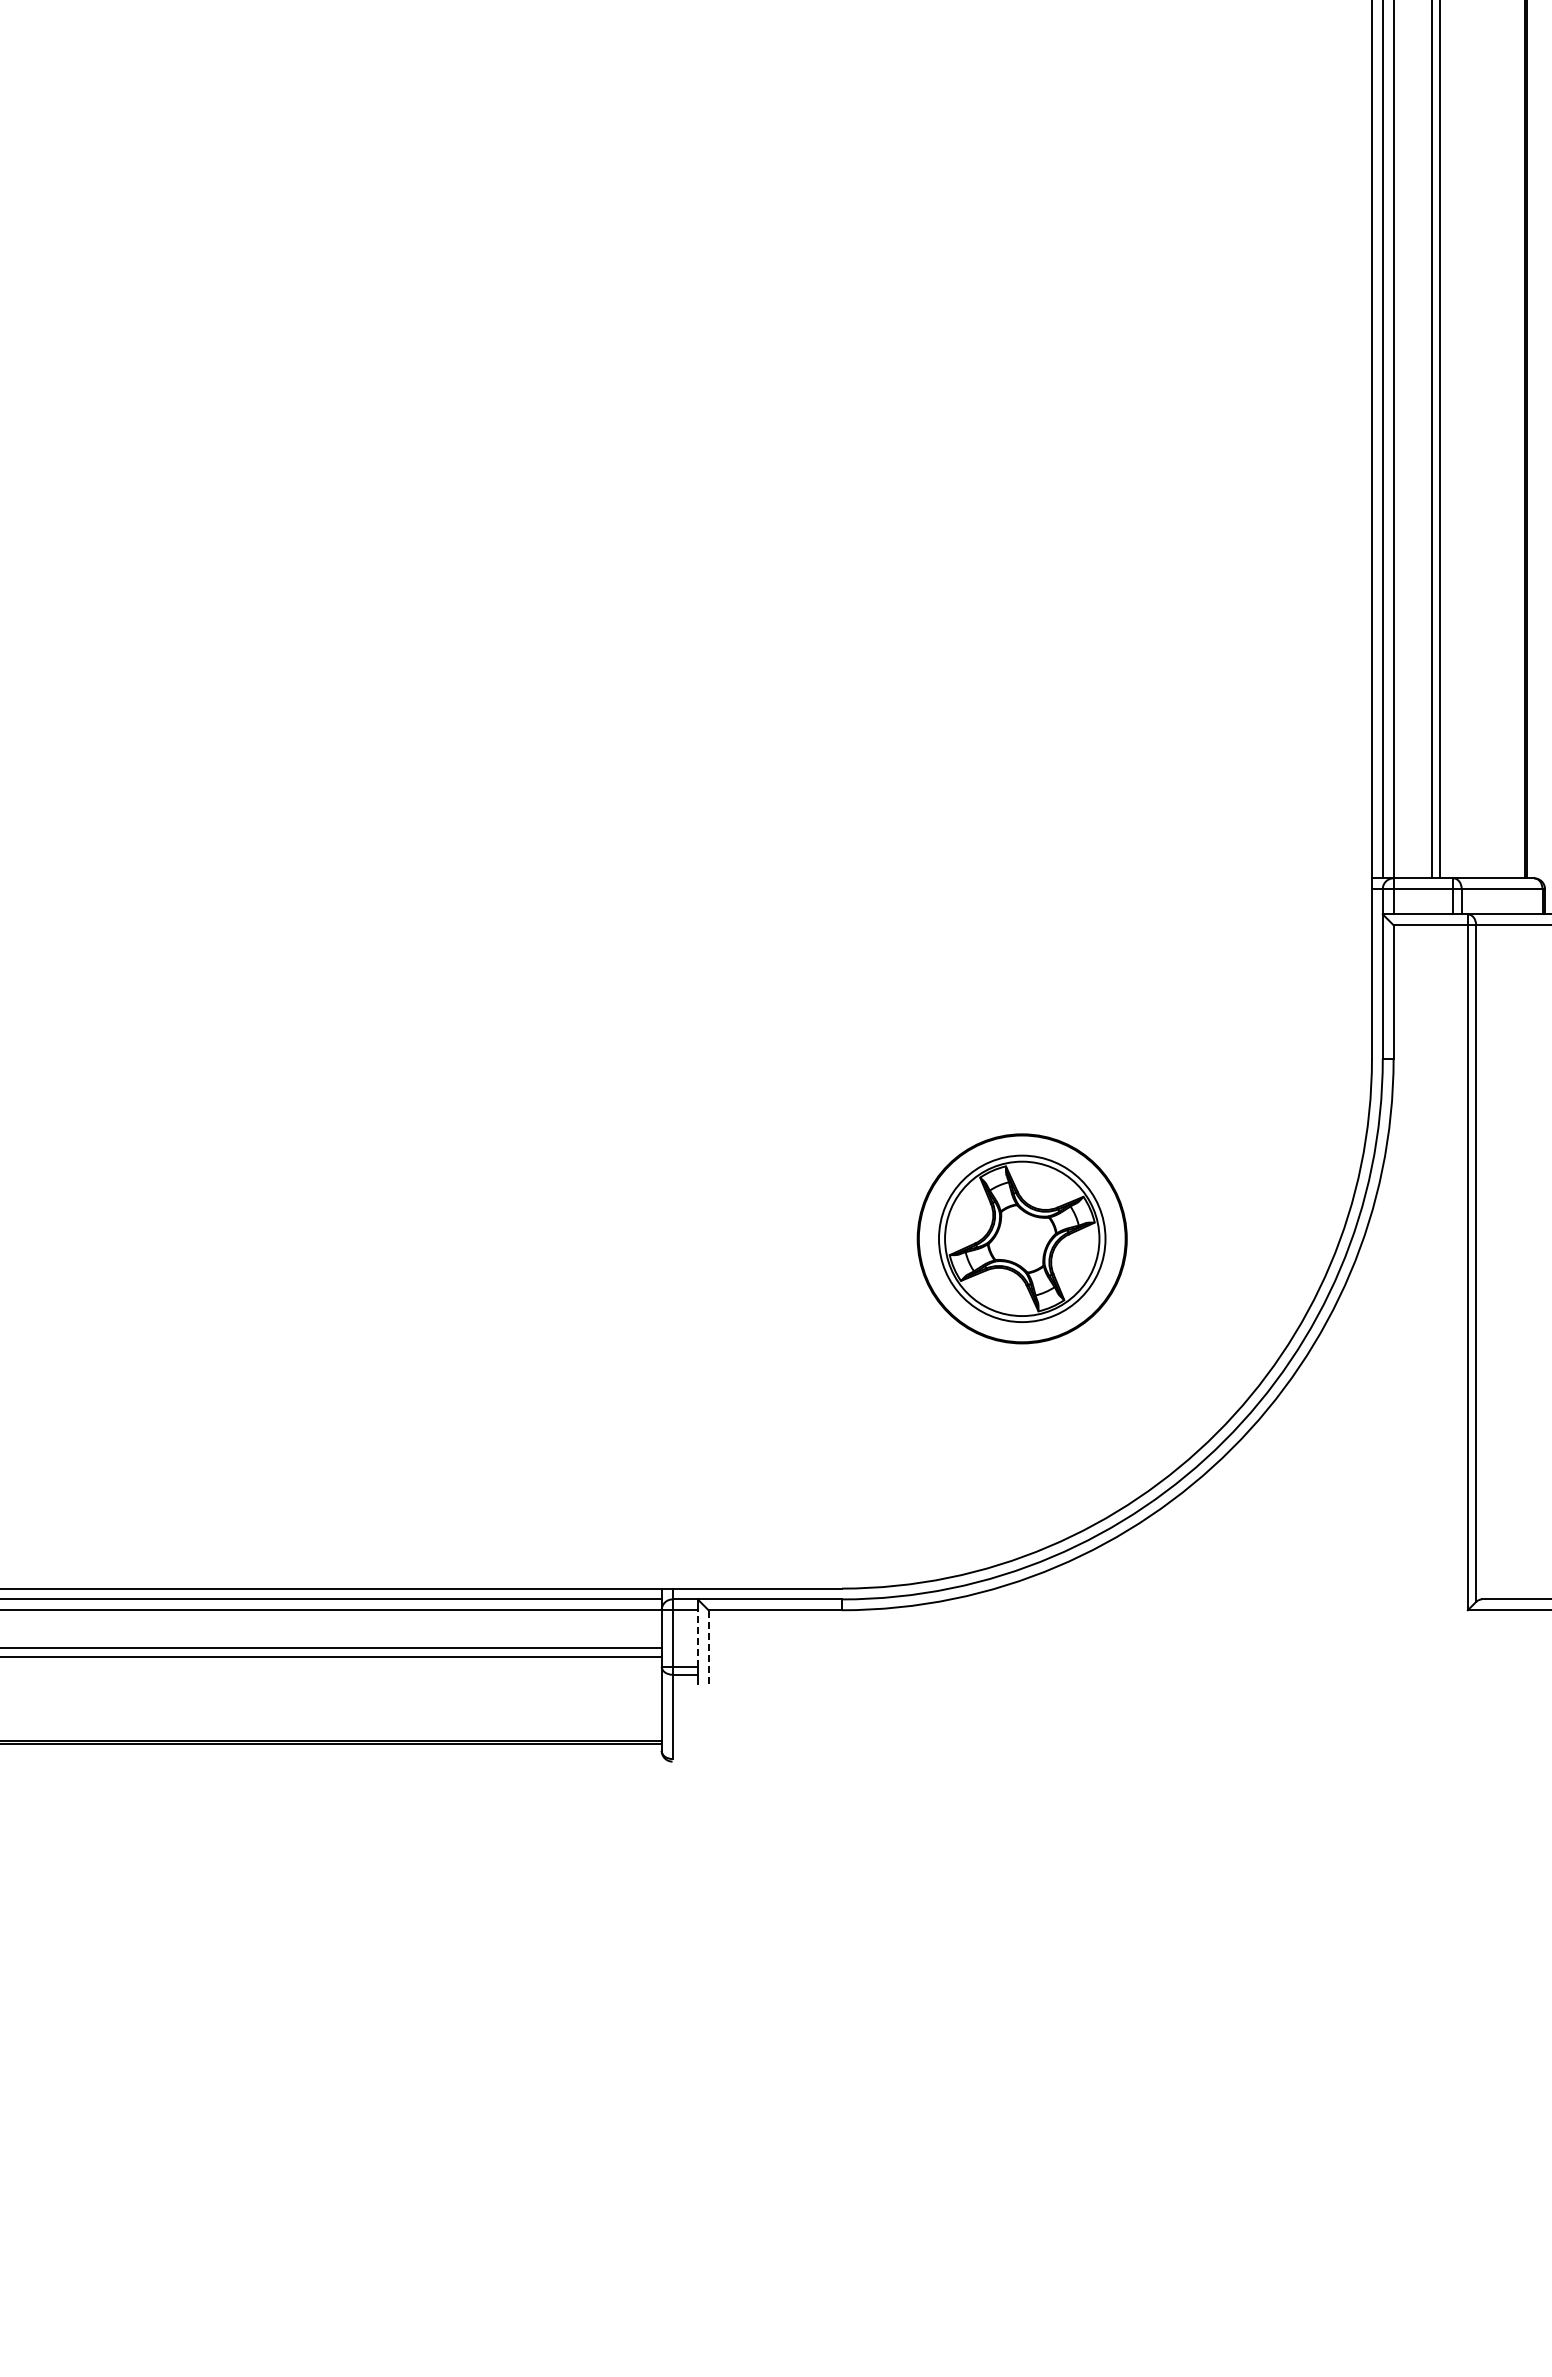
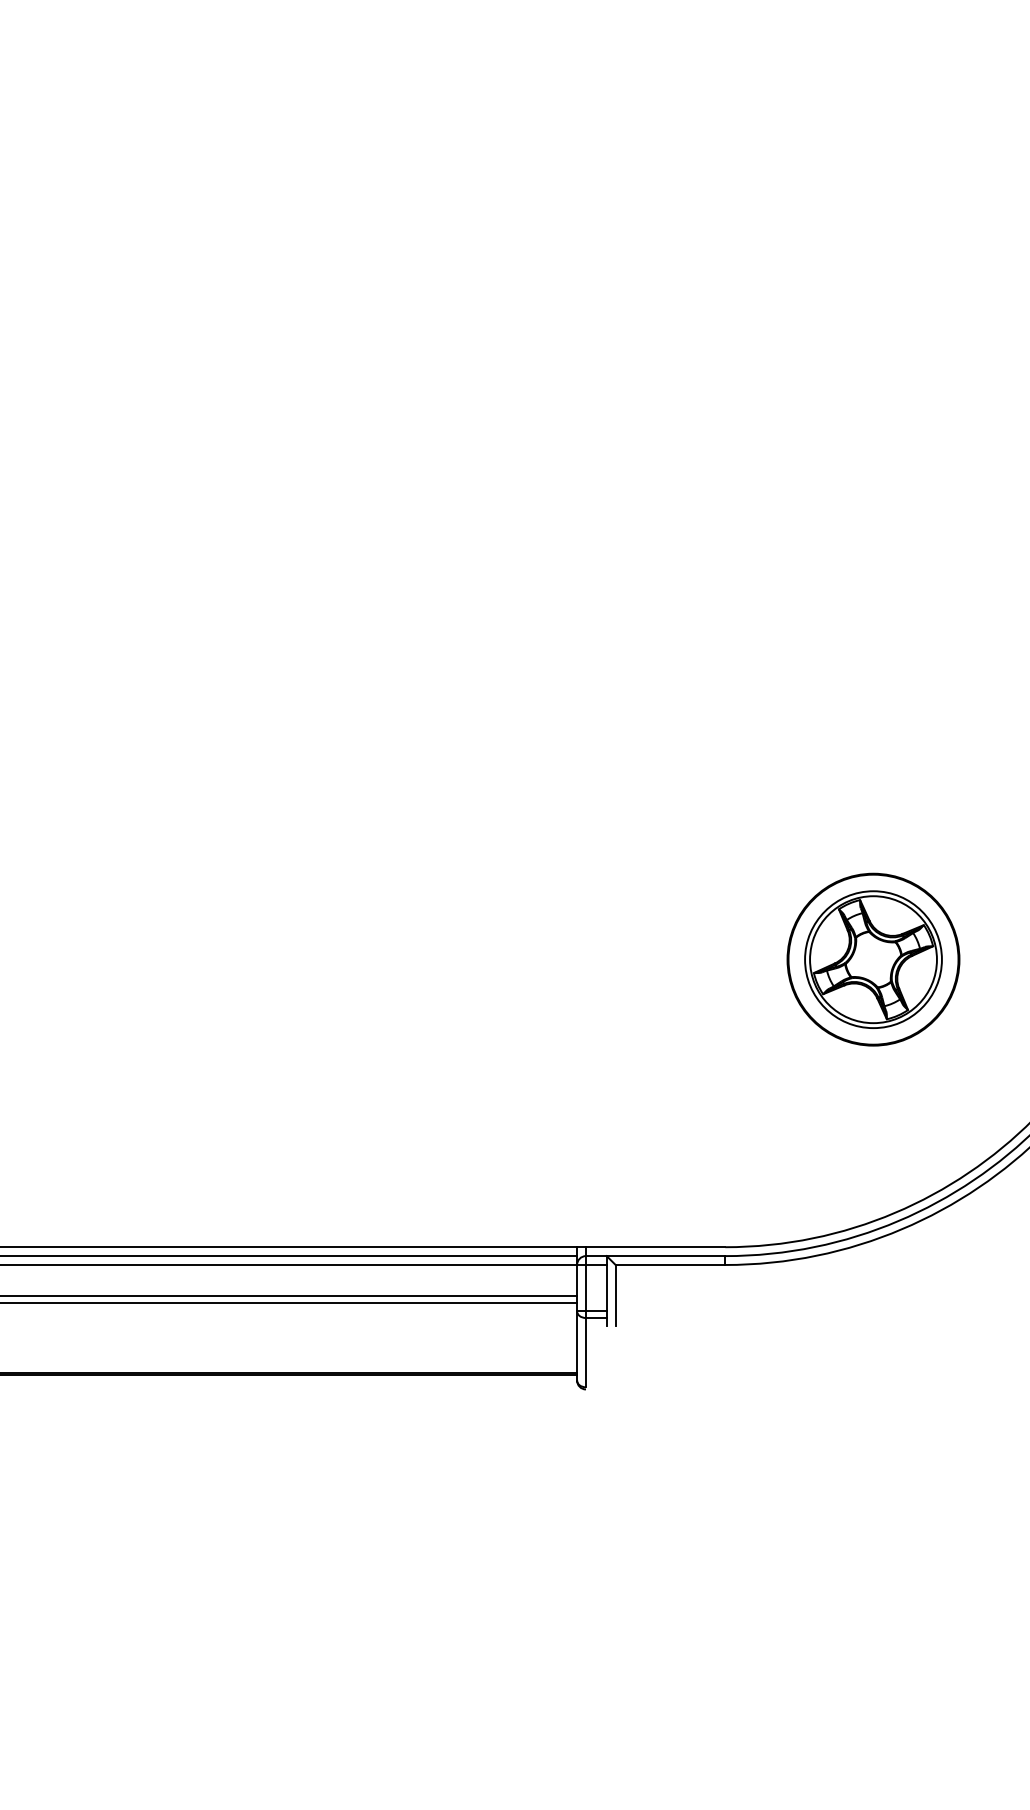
line: (697, 1637) -> (606, 1287), dashed -> solid
line: (708, 1647) -> (615, 1295), dashed -> solid

